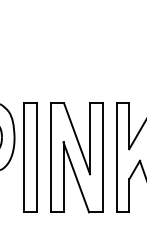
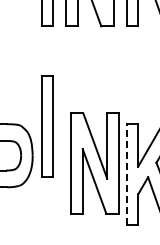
line: (116, 156) -> (126, 173), solid -> dashed
part: (30, 157) -> (47, 126), moved
part: (76, 157) -> (94, 163), moved

